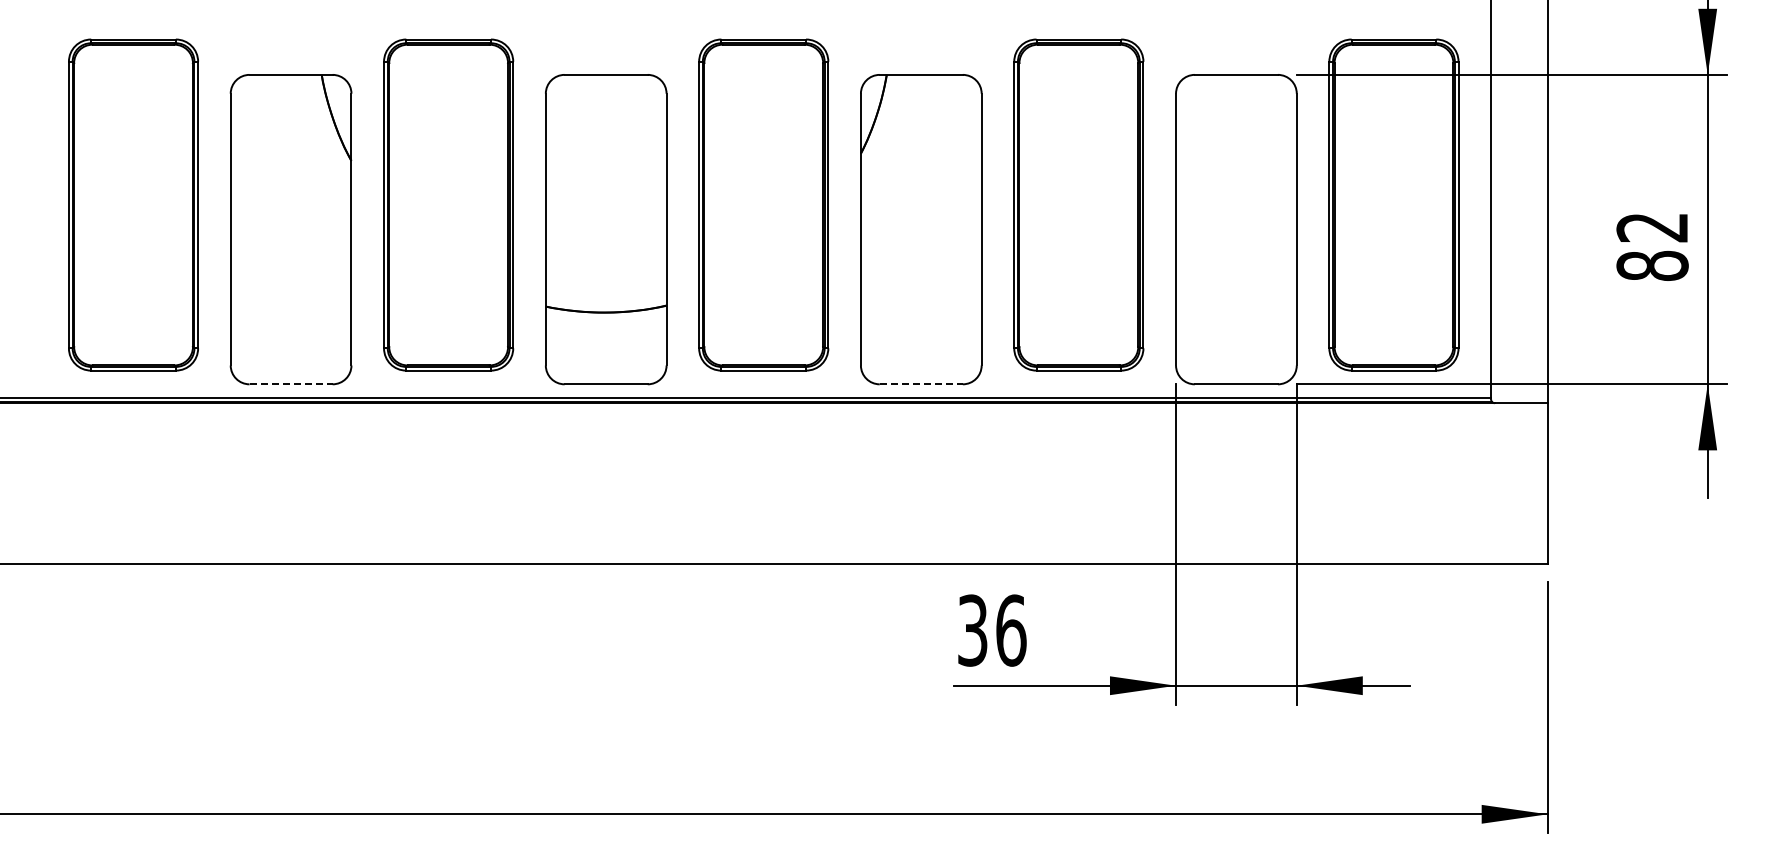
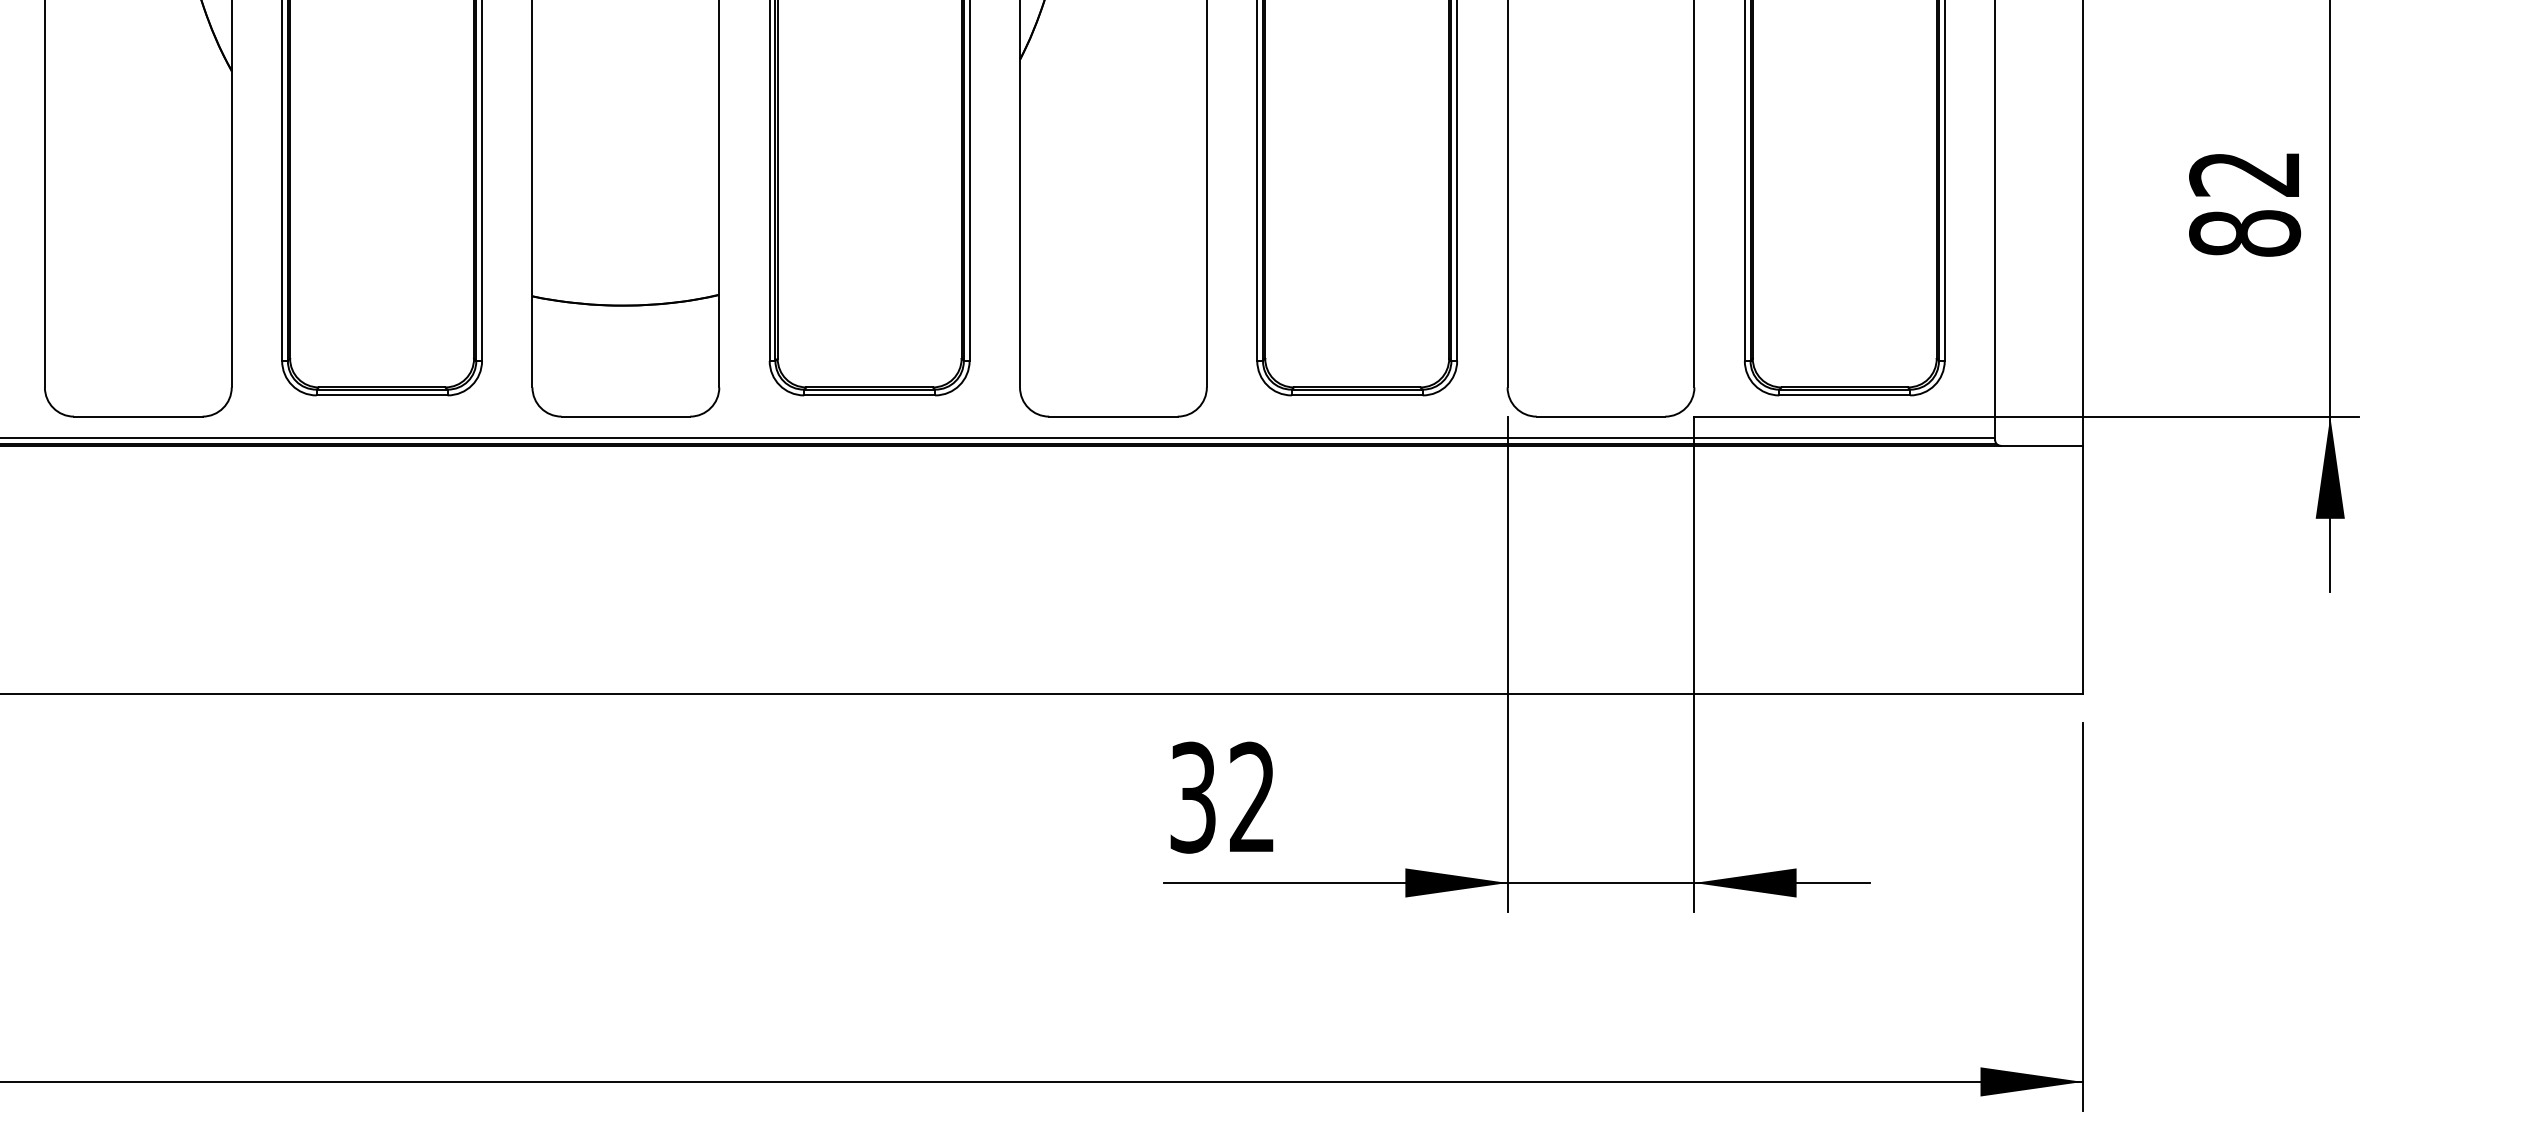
line: (291, 384) -> (138, 416), dashed -> solid
line: (921, 384) -> (1113, 416), dashed -> solid
text: (1011, 630) -> (1253, 797), 36 -> 32

